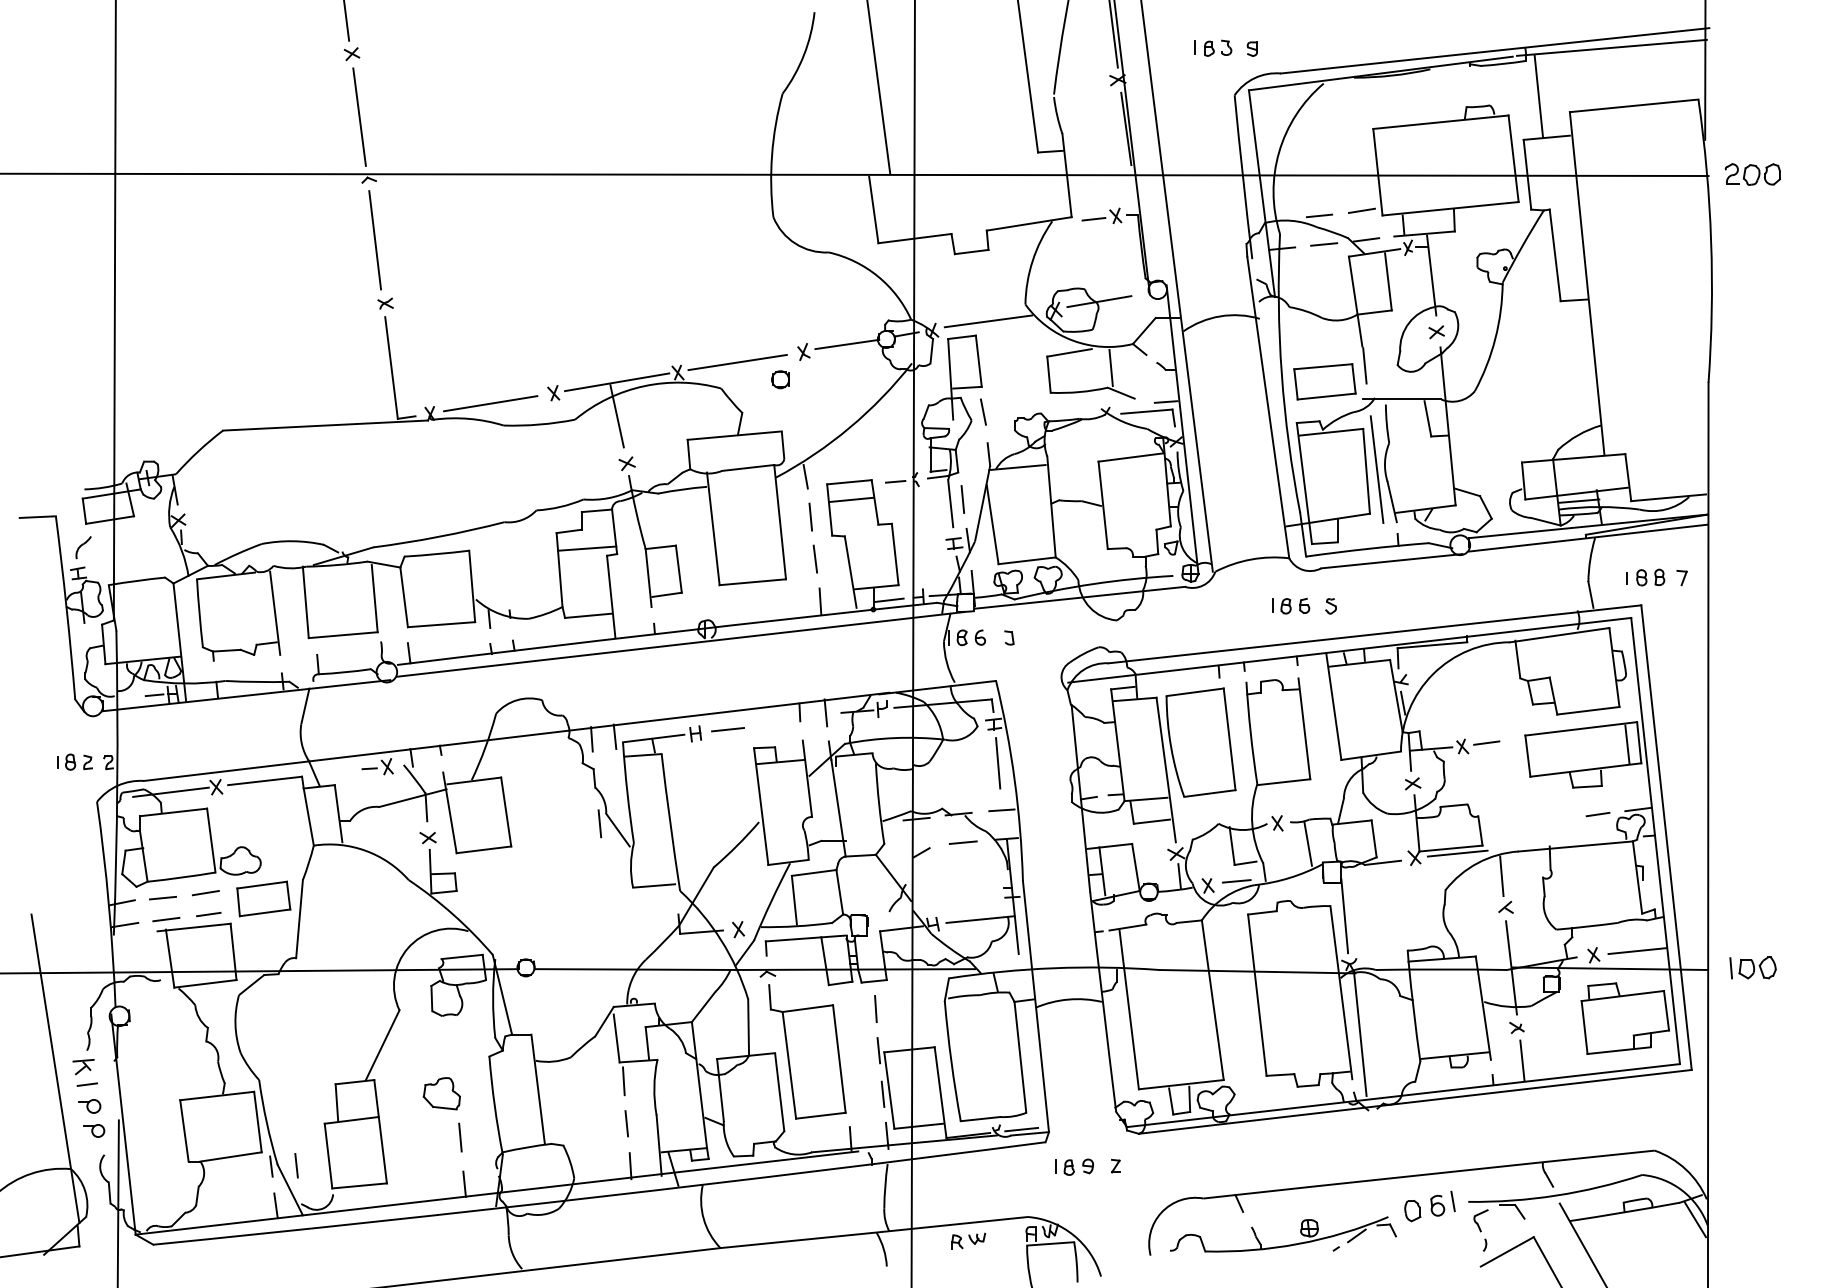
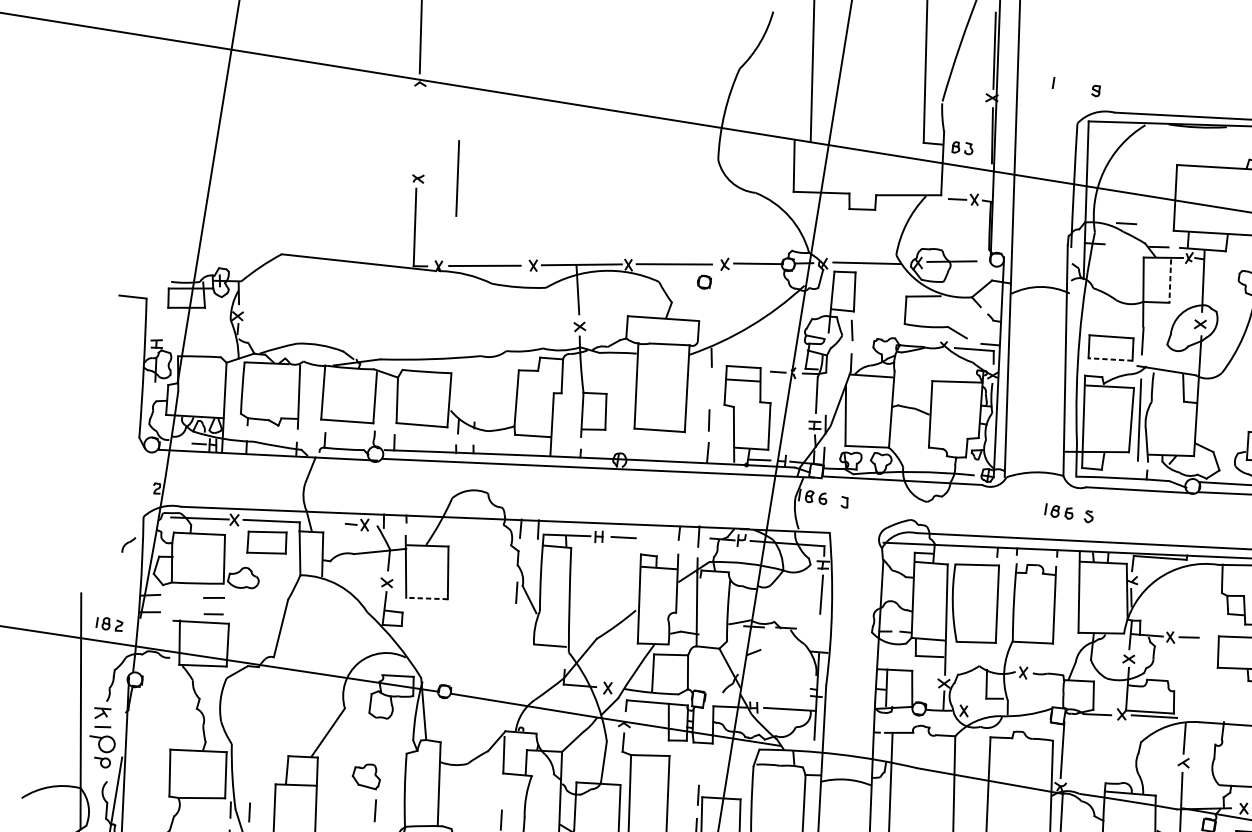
part: (1218, 47) -> (963, 147), moved
line: (1361, 210) -> (1158, 224), removed
line: (374, 240) -> (457, 178), moved
line: (1324, 244) -> (1126, 245), removed
line: (1388, 281) -> (1170, 280), solid -> dashed
line: (1110, 367) -> (952, 312), removed
line: (1326, 396) -> (1110, 359), solid -> dashed
line: (962, 499) -> (826, 393), removed
line: (810, 516) -> (710, 388), removed
part: (83, 547) -> (128, 544), moved
line: (587, 548) -> (540, 385), removed
part: (74, 761) -> (109, 623), moved
line: (1001, 810) -> (818, 630), removed
line: (962, 842) -> (785, 649), removed
line: (1307, 843) -> (1043, 691), removed
line: (483, 849) -> (426, 598), solid -> dashed
line: (1236, 881) -> (985, 711), removed
line: (162, 898) -> (181, 596), removed
part: (263, 898) -> (267, 542), moved
line: (166, 919) -> (181, 613), removed
line: (875, 1009) -> (700, 764), removed
line: (623, 1081) -> (503, 788), removed
part: (89, 1106) -> (101, 743), size x1.6

